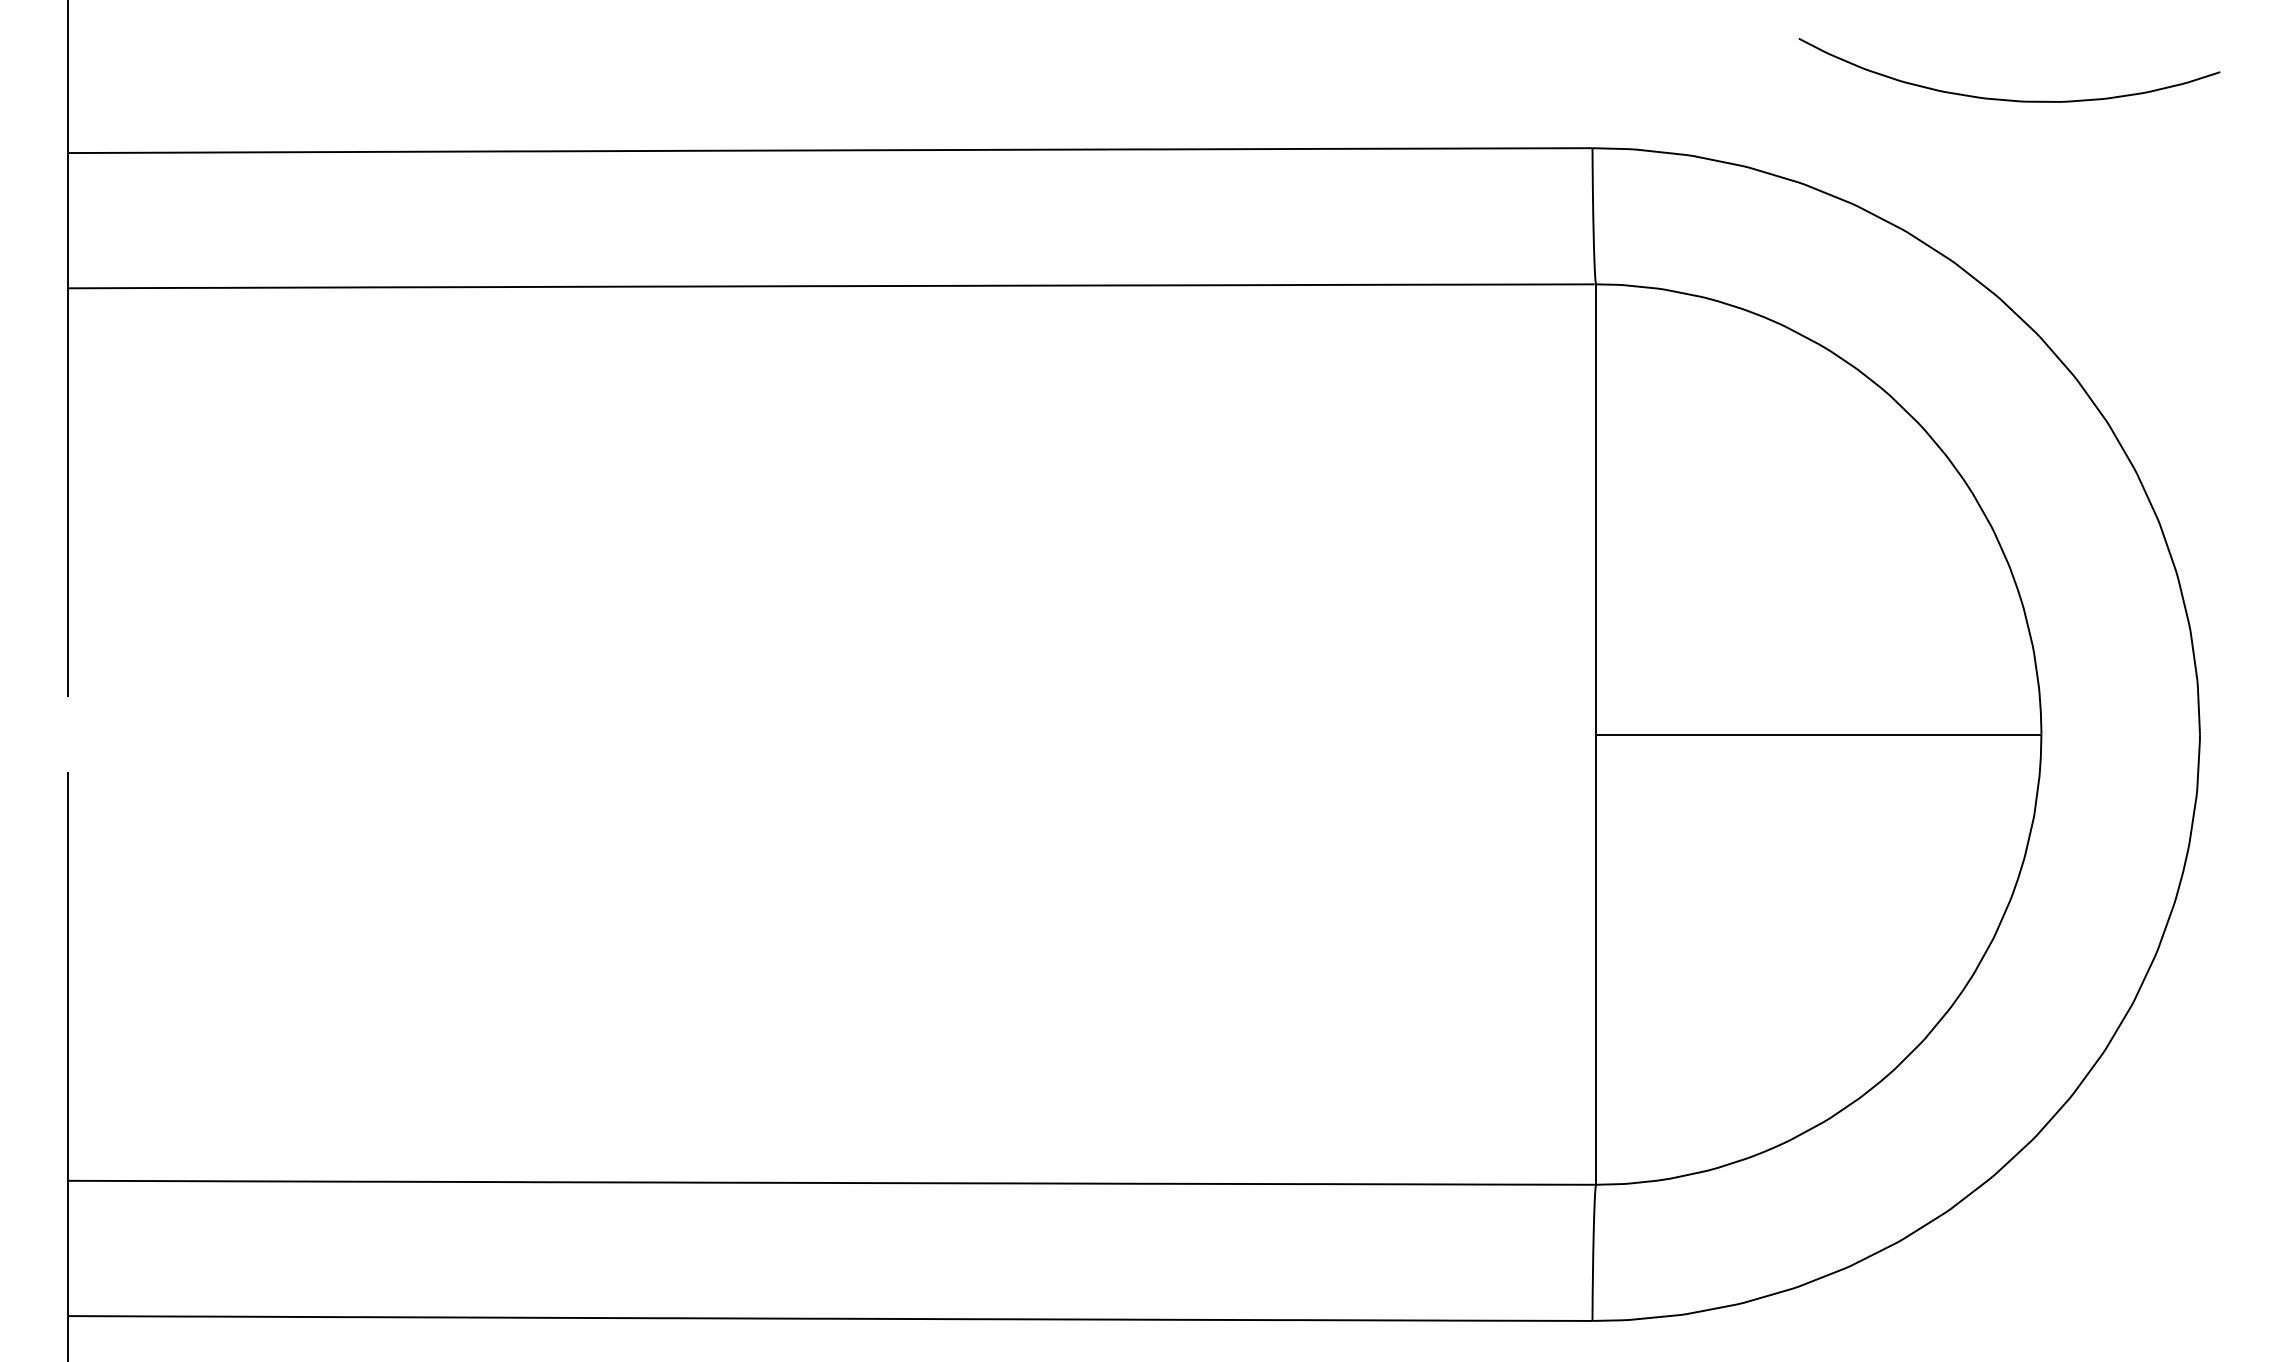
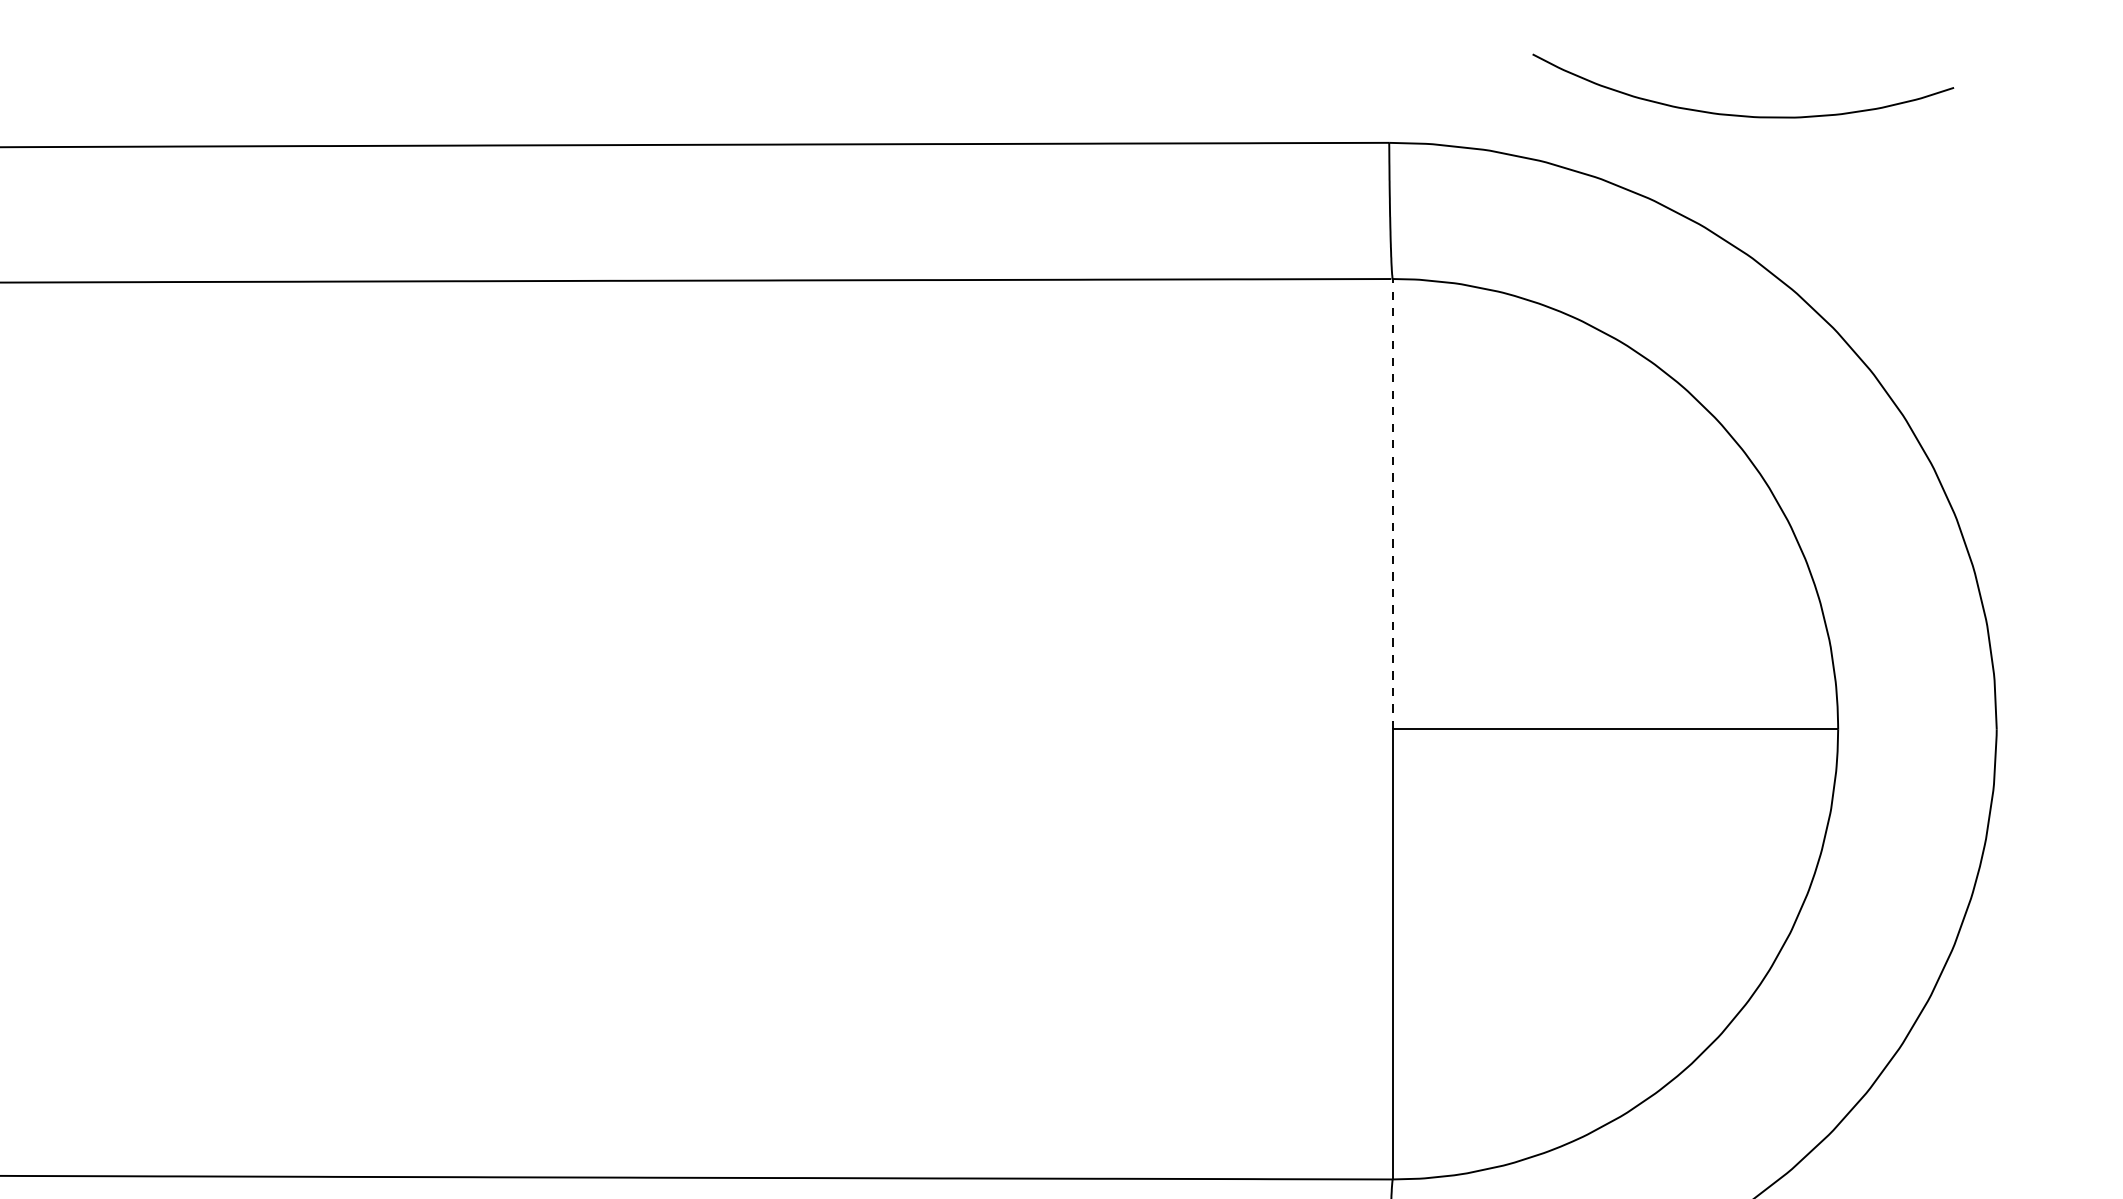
curve: (2009, 99) -> (1743, 115), moved
line: (1595, 508) -> (1392, 503), solid -> dashed

